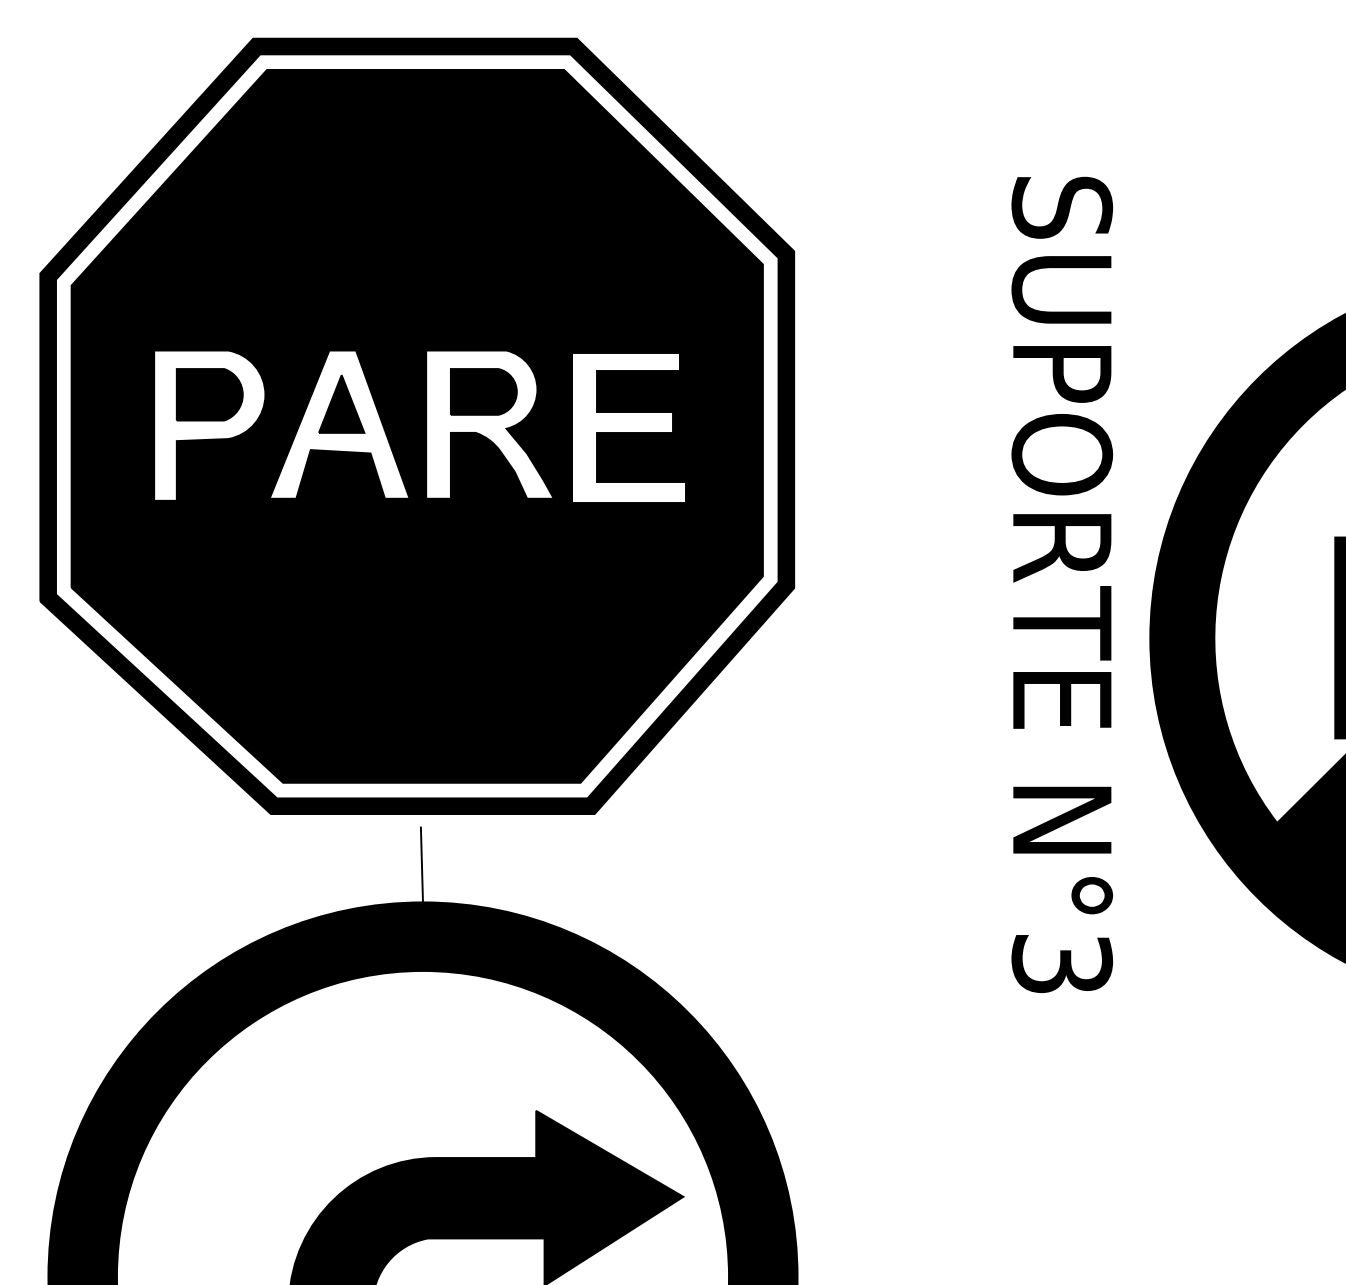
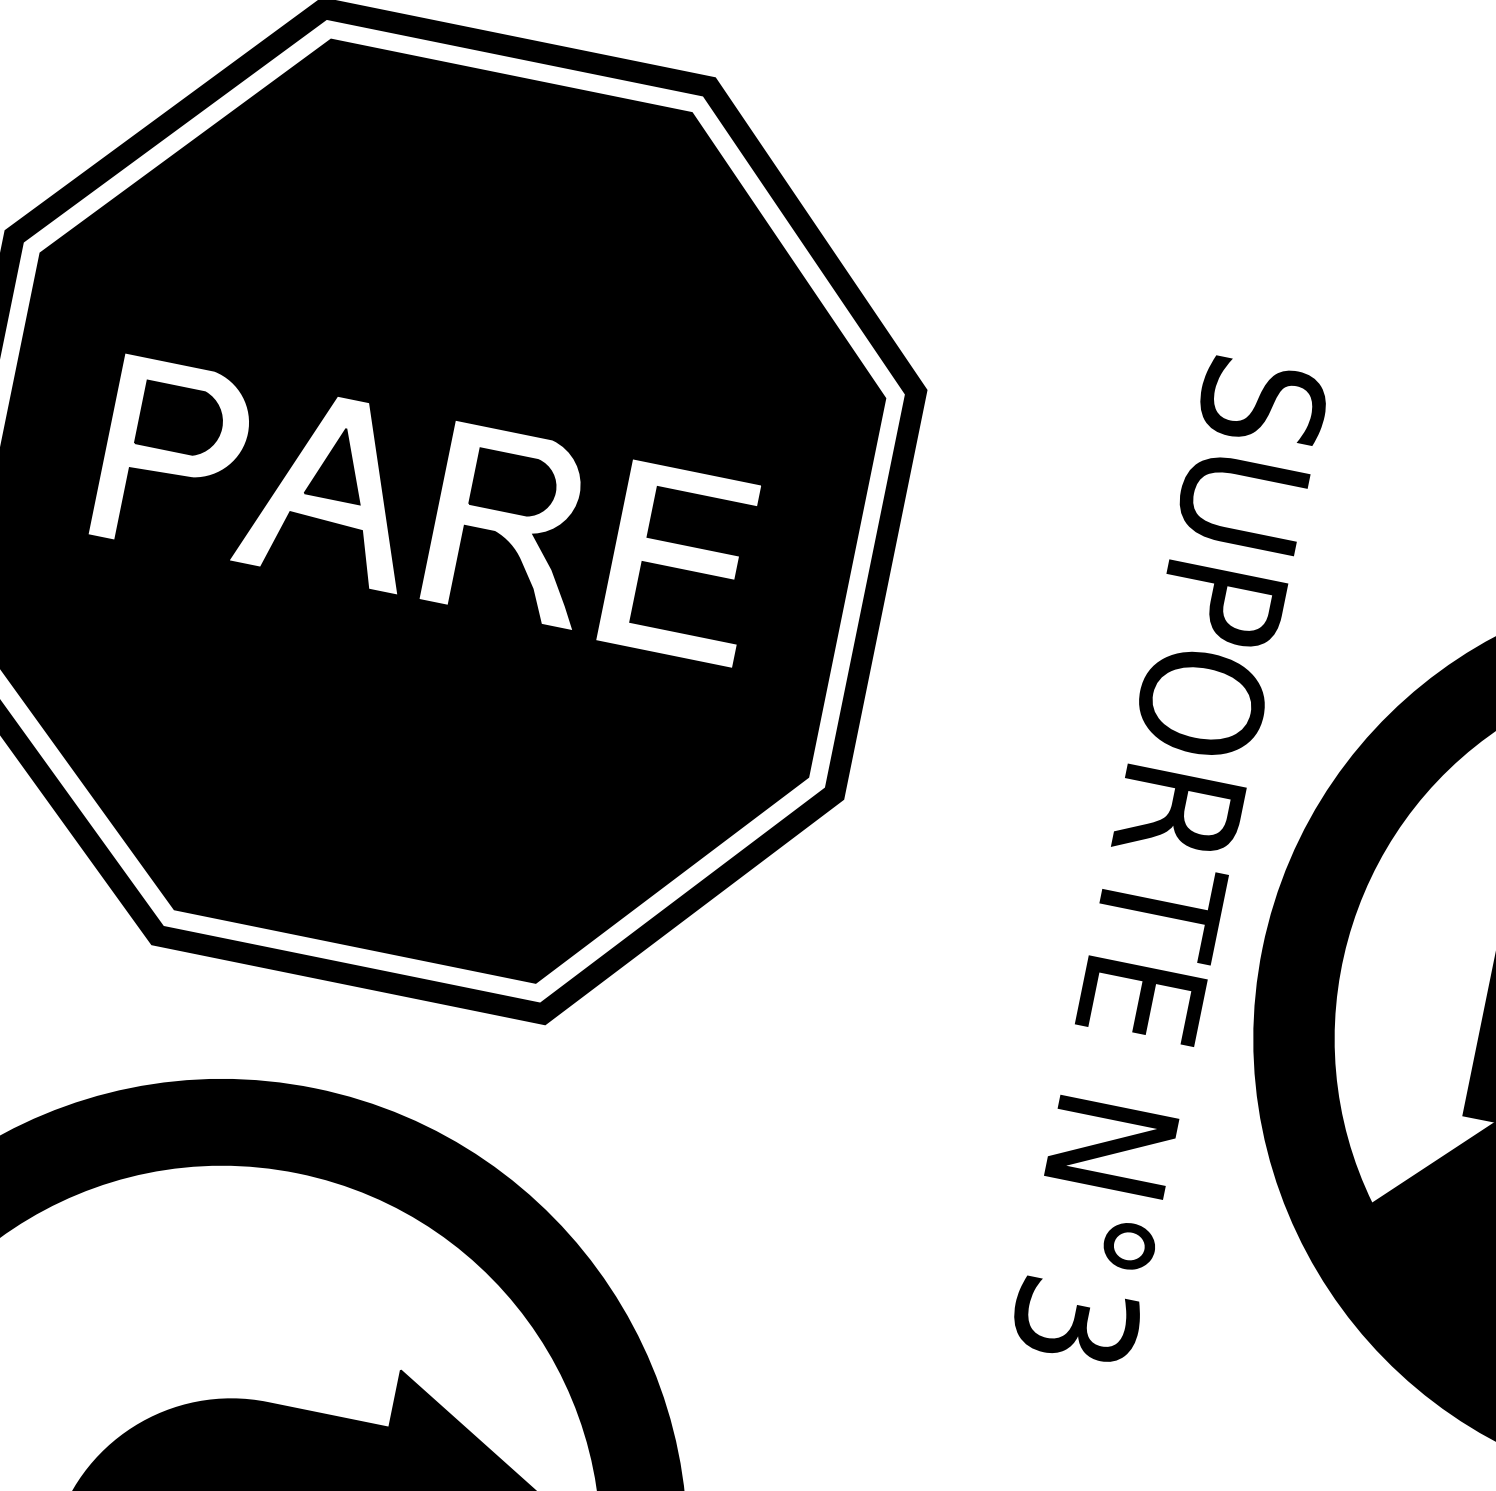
line: (421, 864) -> (322, 1042), removed

